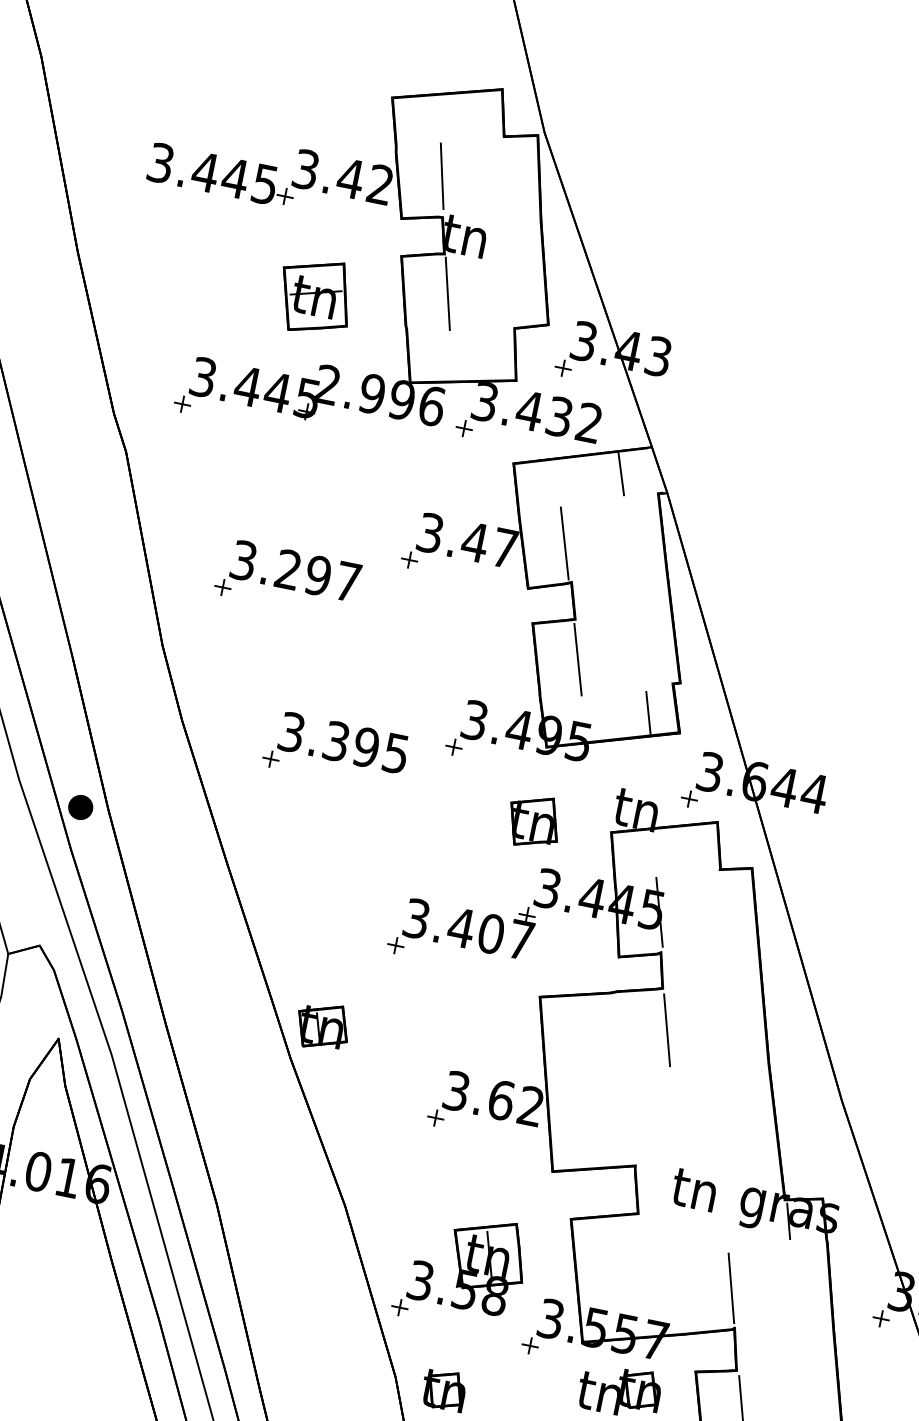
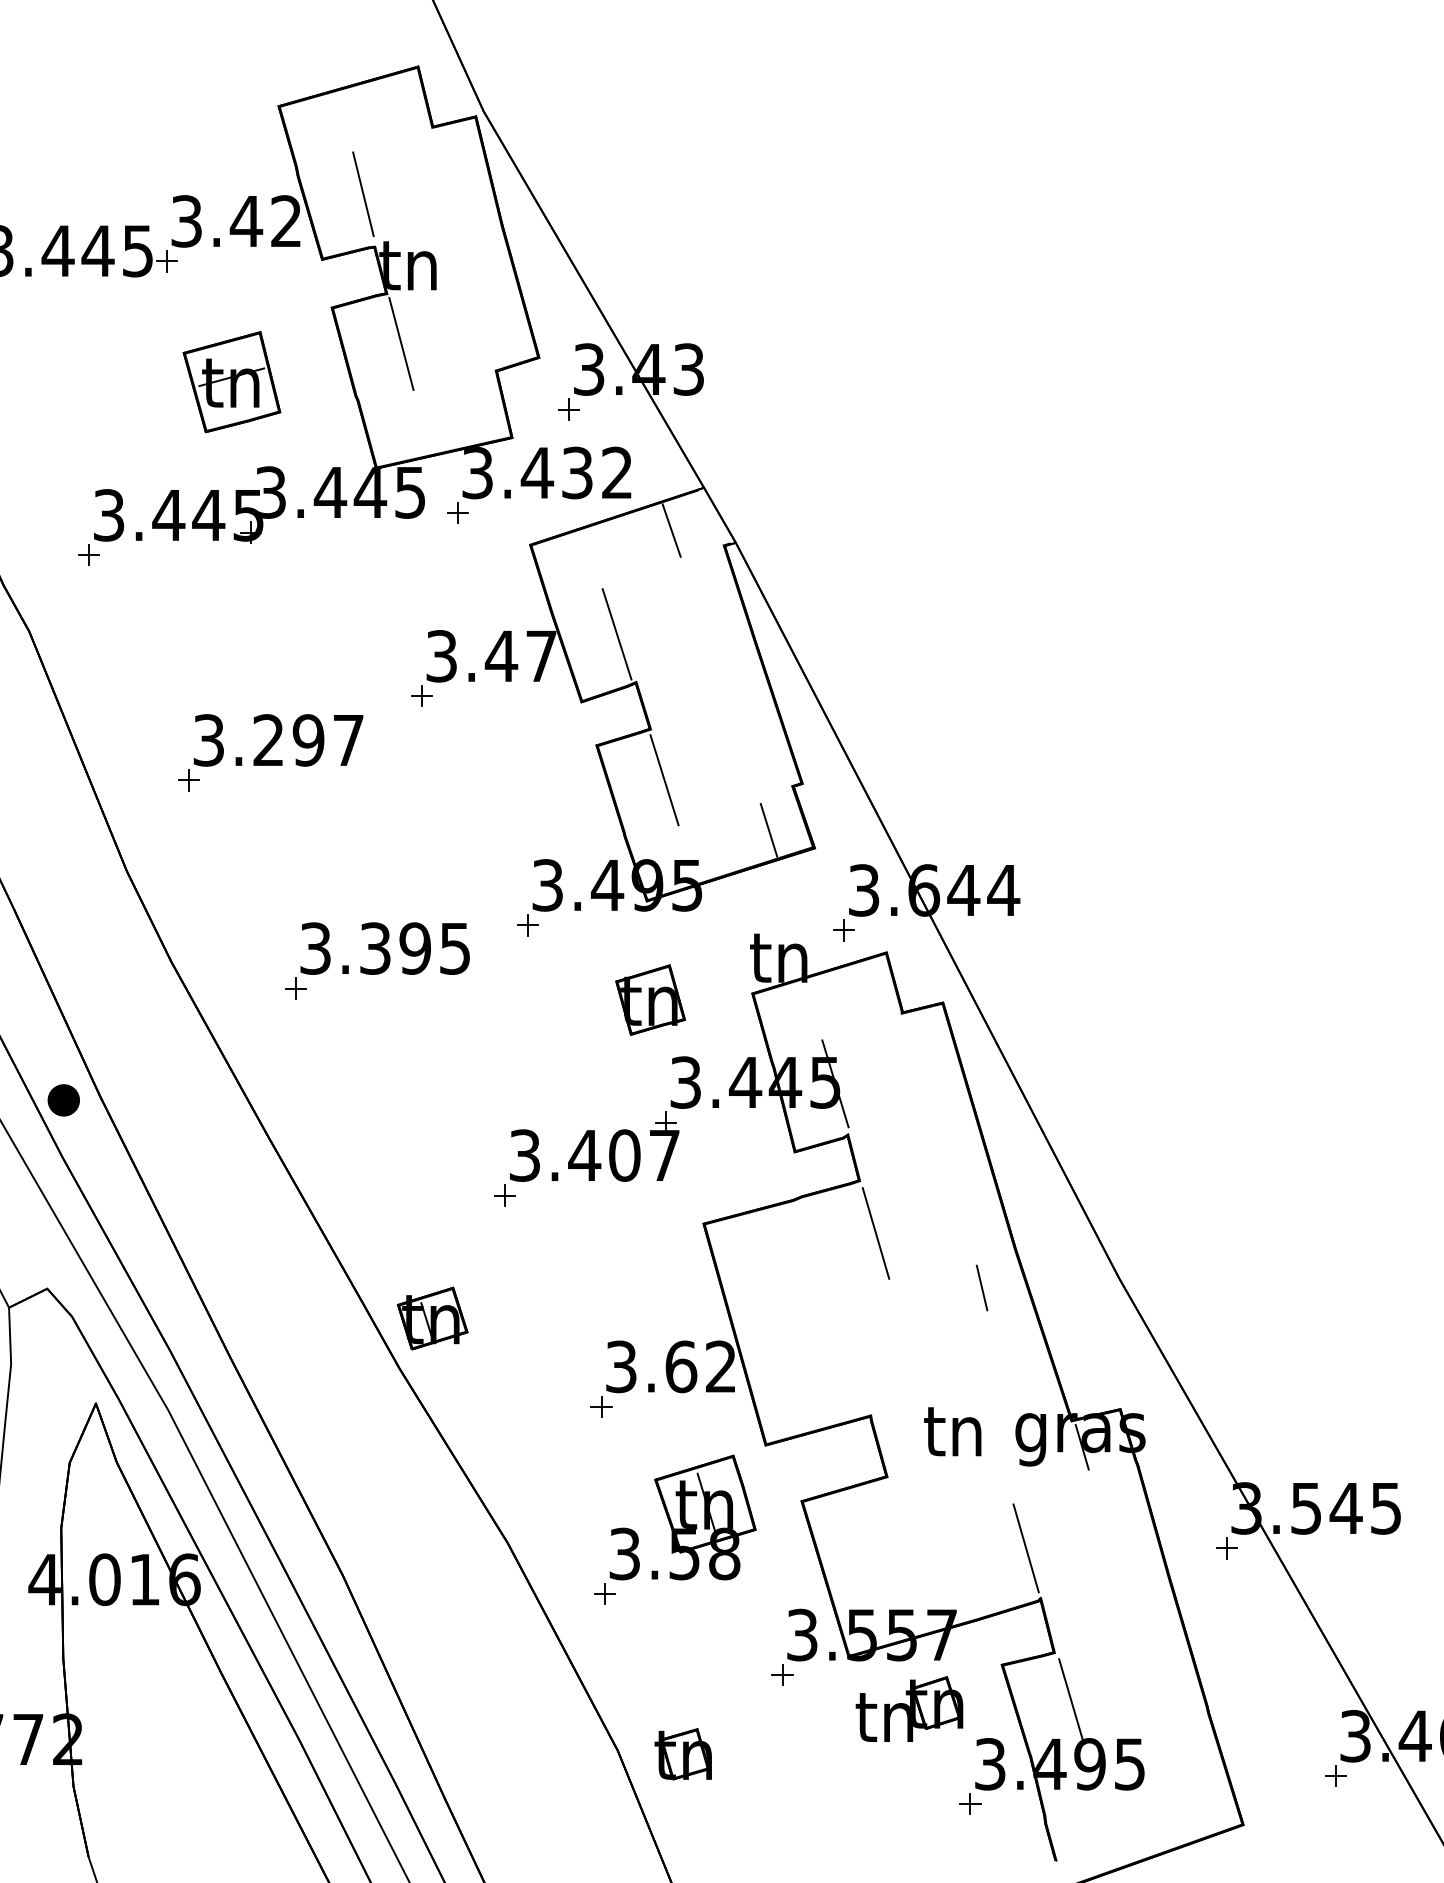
text: (379, 395) -> (340, 492), 2.996 -> 3.445
line: (737, 1086) -> (981, 1287), added
part: (462, 1270) -> (675, 1529), moved

